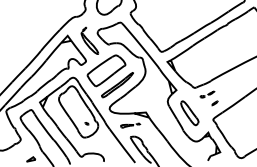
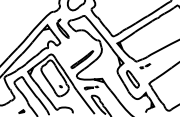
part: (106, 70) -> (74, 49), removed
part: (214, 103) -> (150, 72), removed

